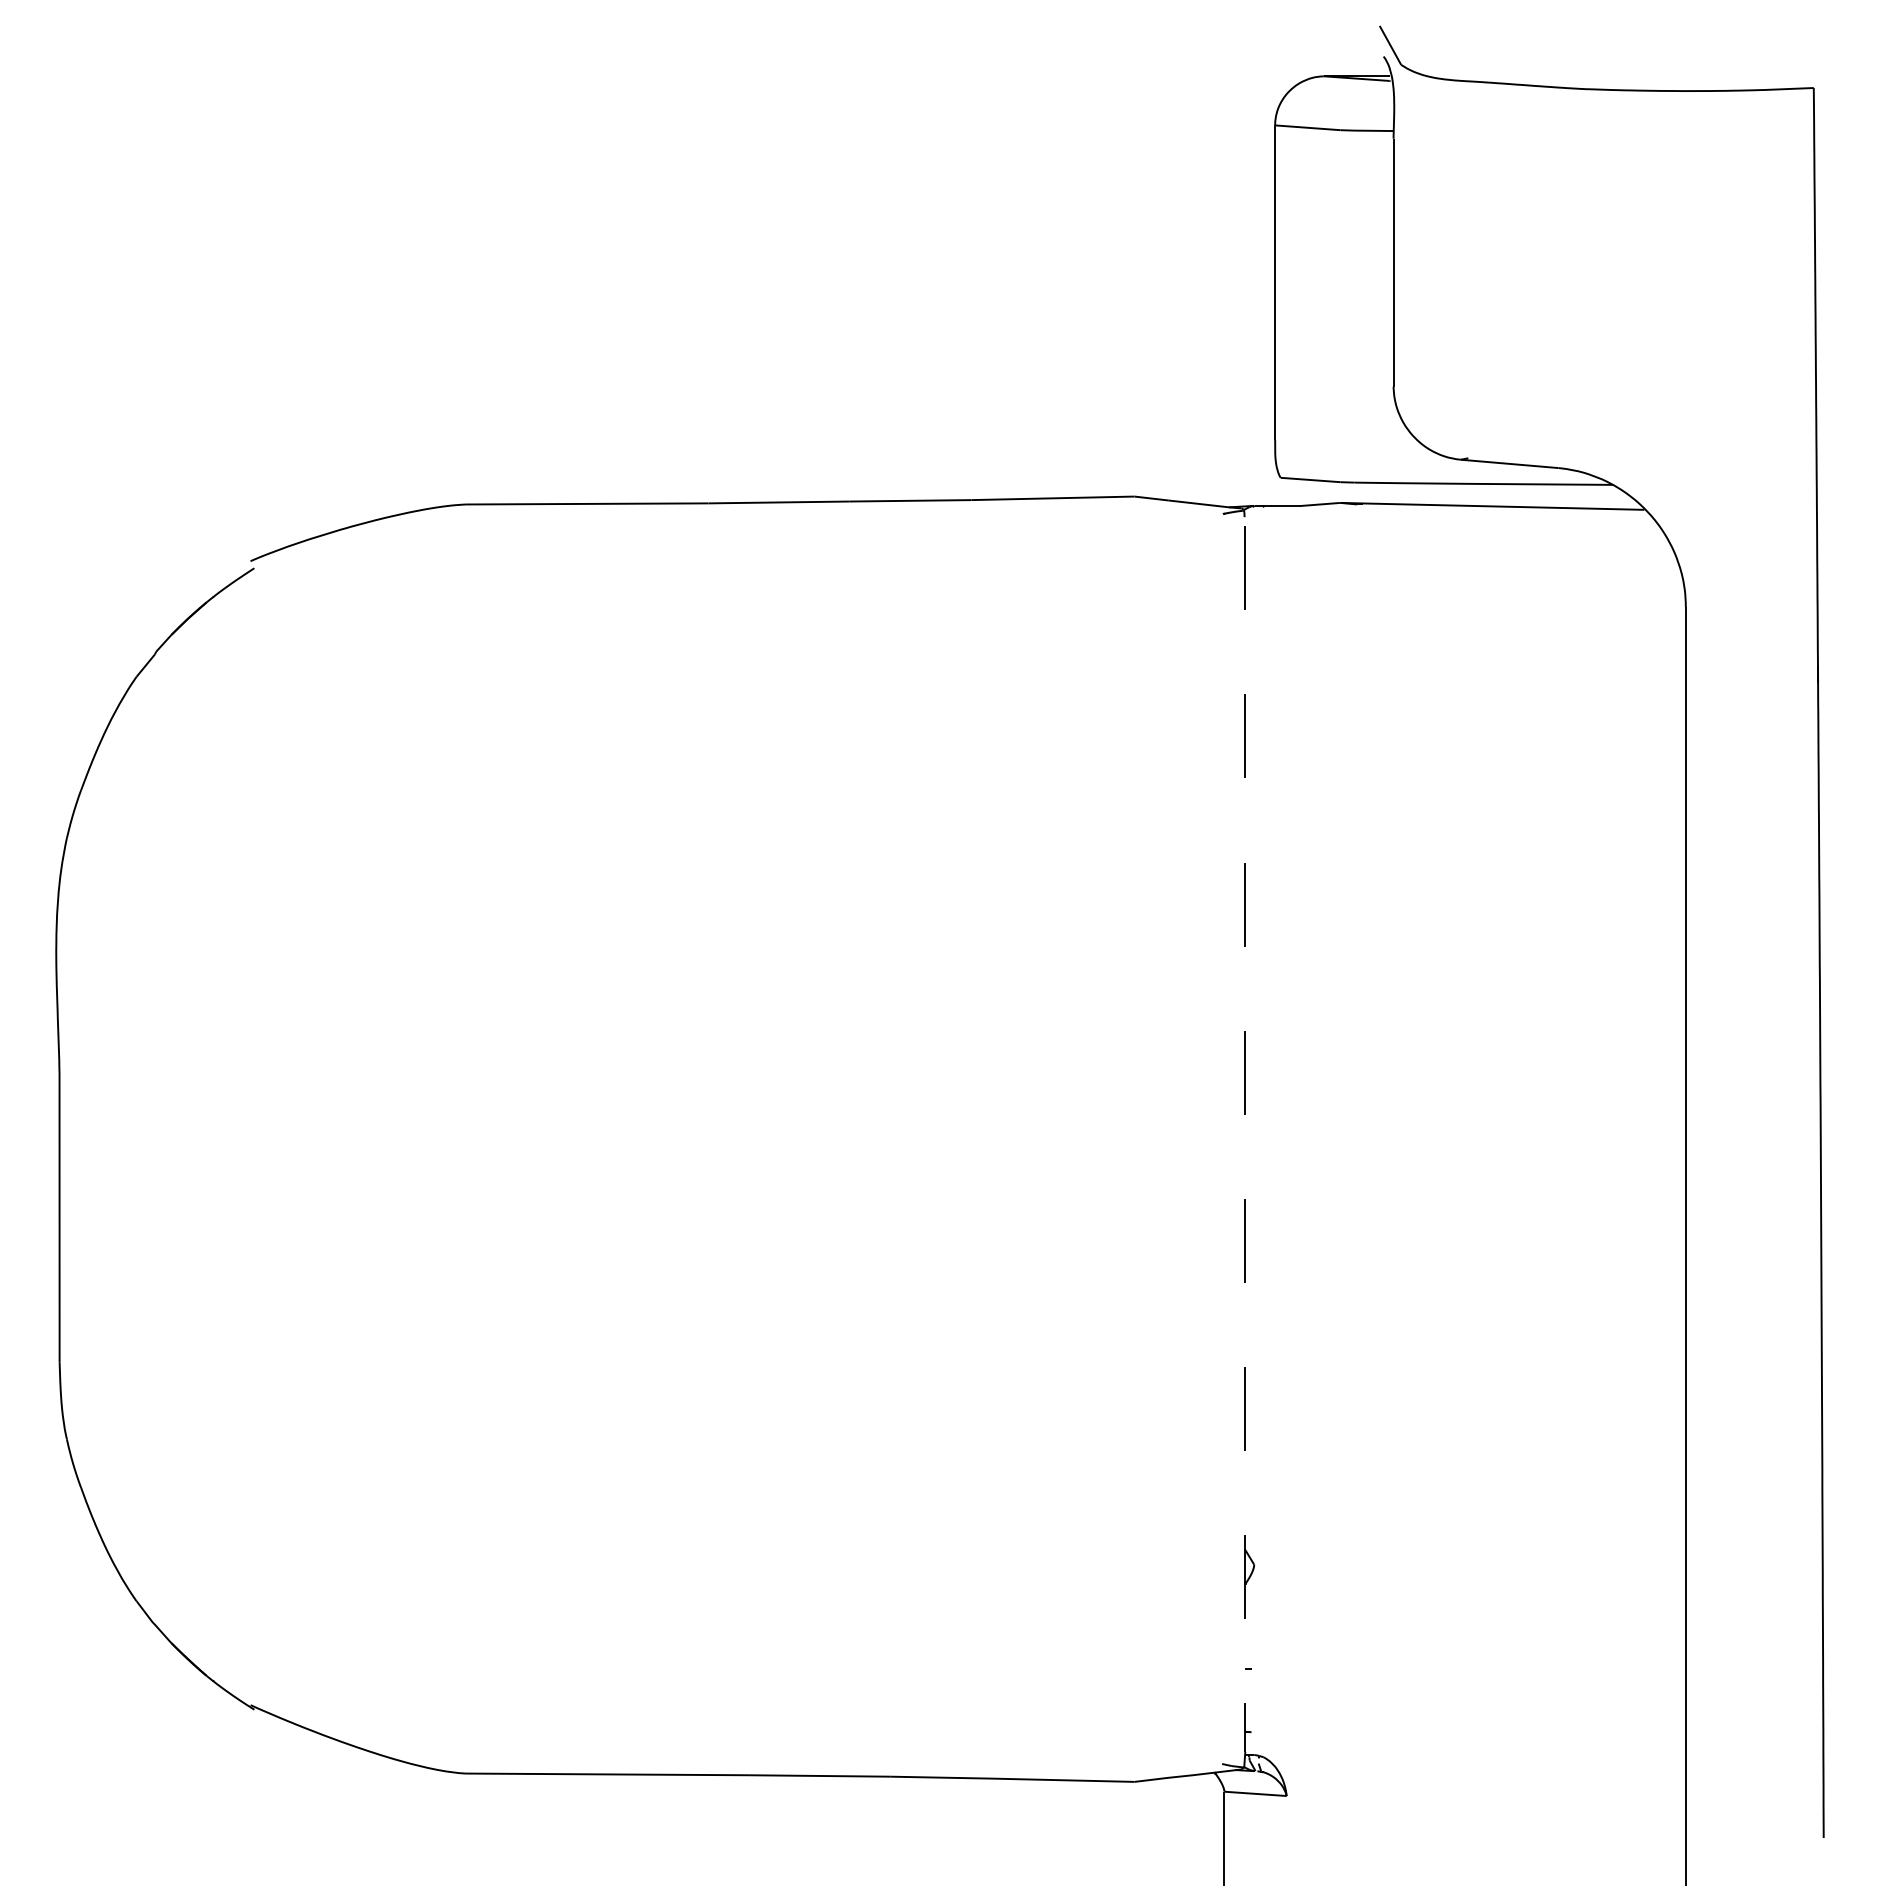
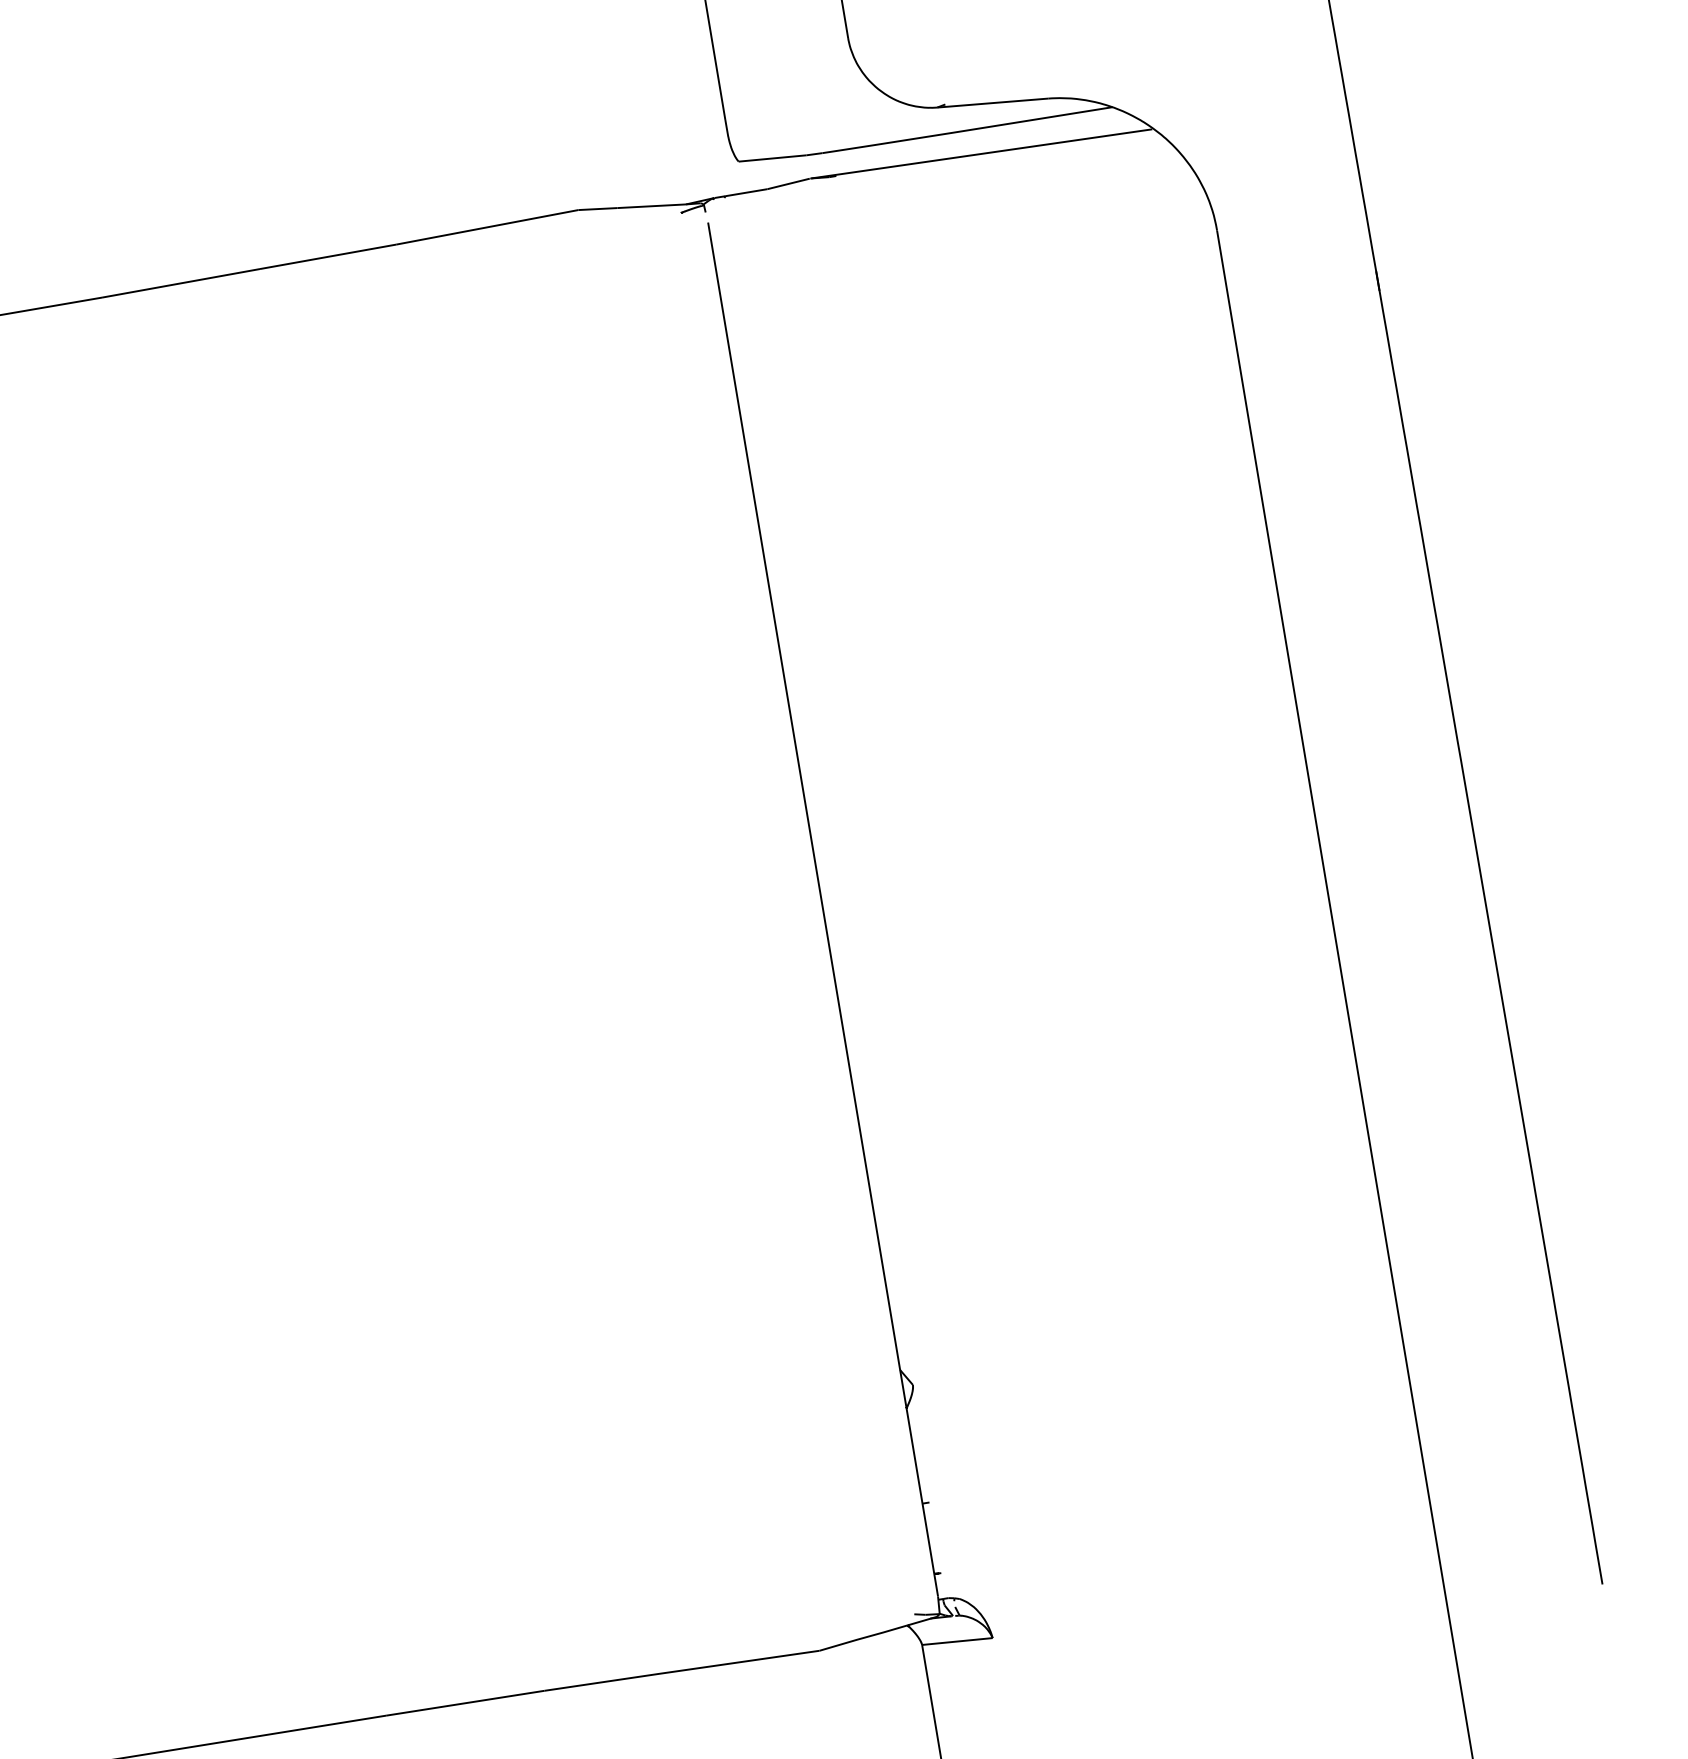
line: (1245, 1139) -> (823, 909), dashed -> solid

